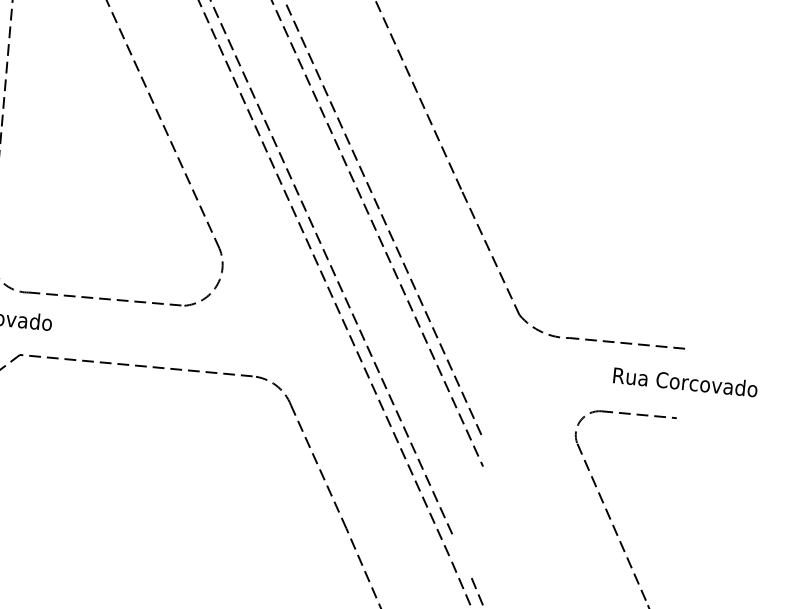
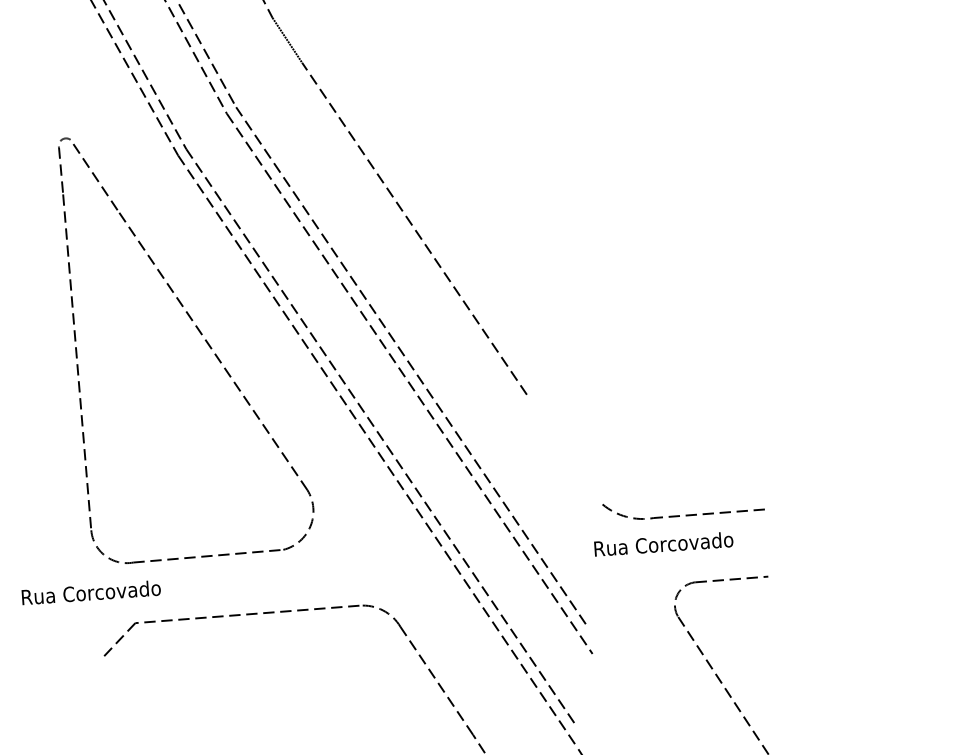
line: (490, 252) -> (564, 449), removed
text: (685, 382) -> (663, 544), moved

